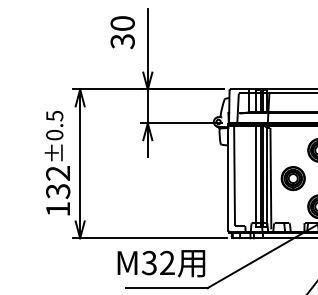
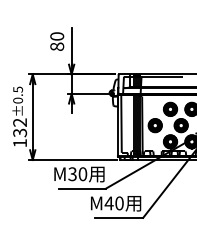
text: (123, 40) -> (57, 46), 30 -> 80
text: (166, 263) -> (82, 174), M32 -> M30

